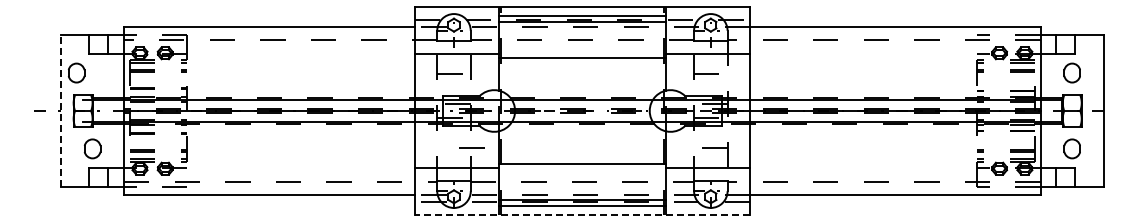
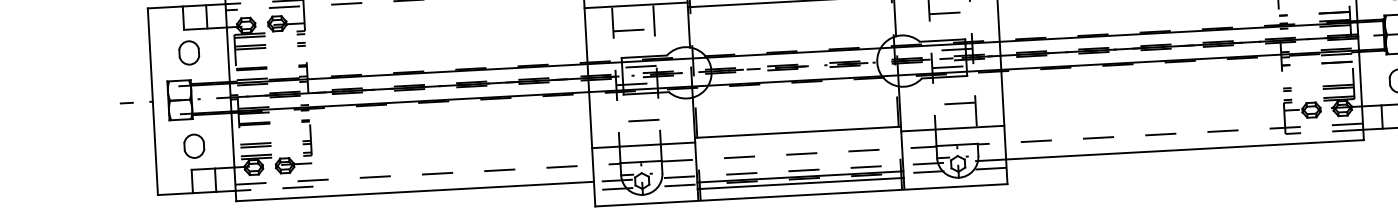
part: (76, 72) -> (189, 52), moved
line: (61, 111) -> (153, 102), dashed -> solid
line: (471, 147) -> (643, 120), moved
line: (581, 215) -> (800, 195), dashed -> solid

